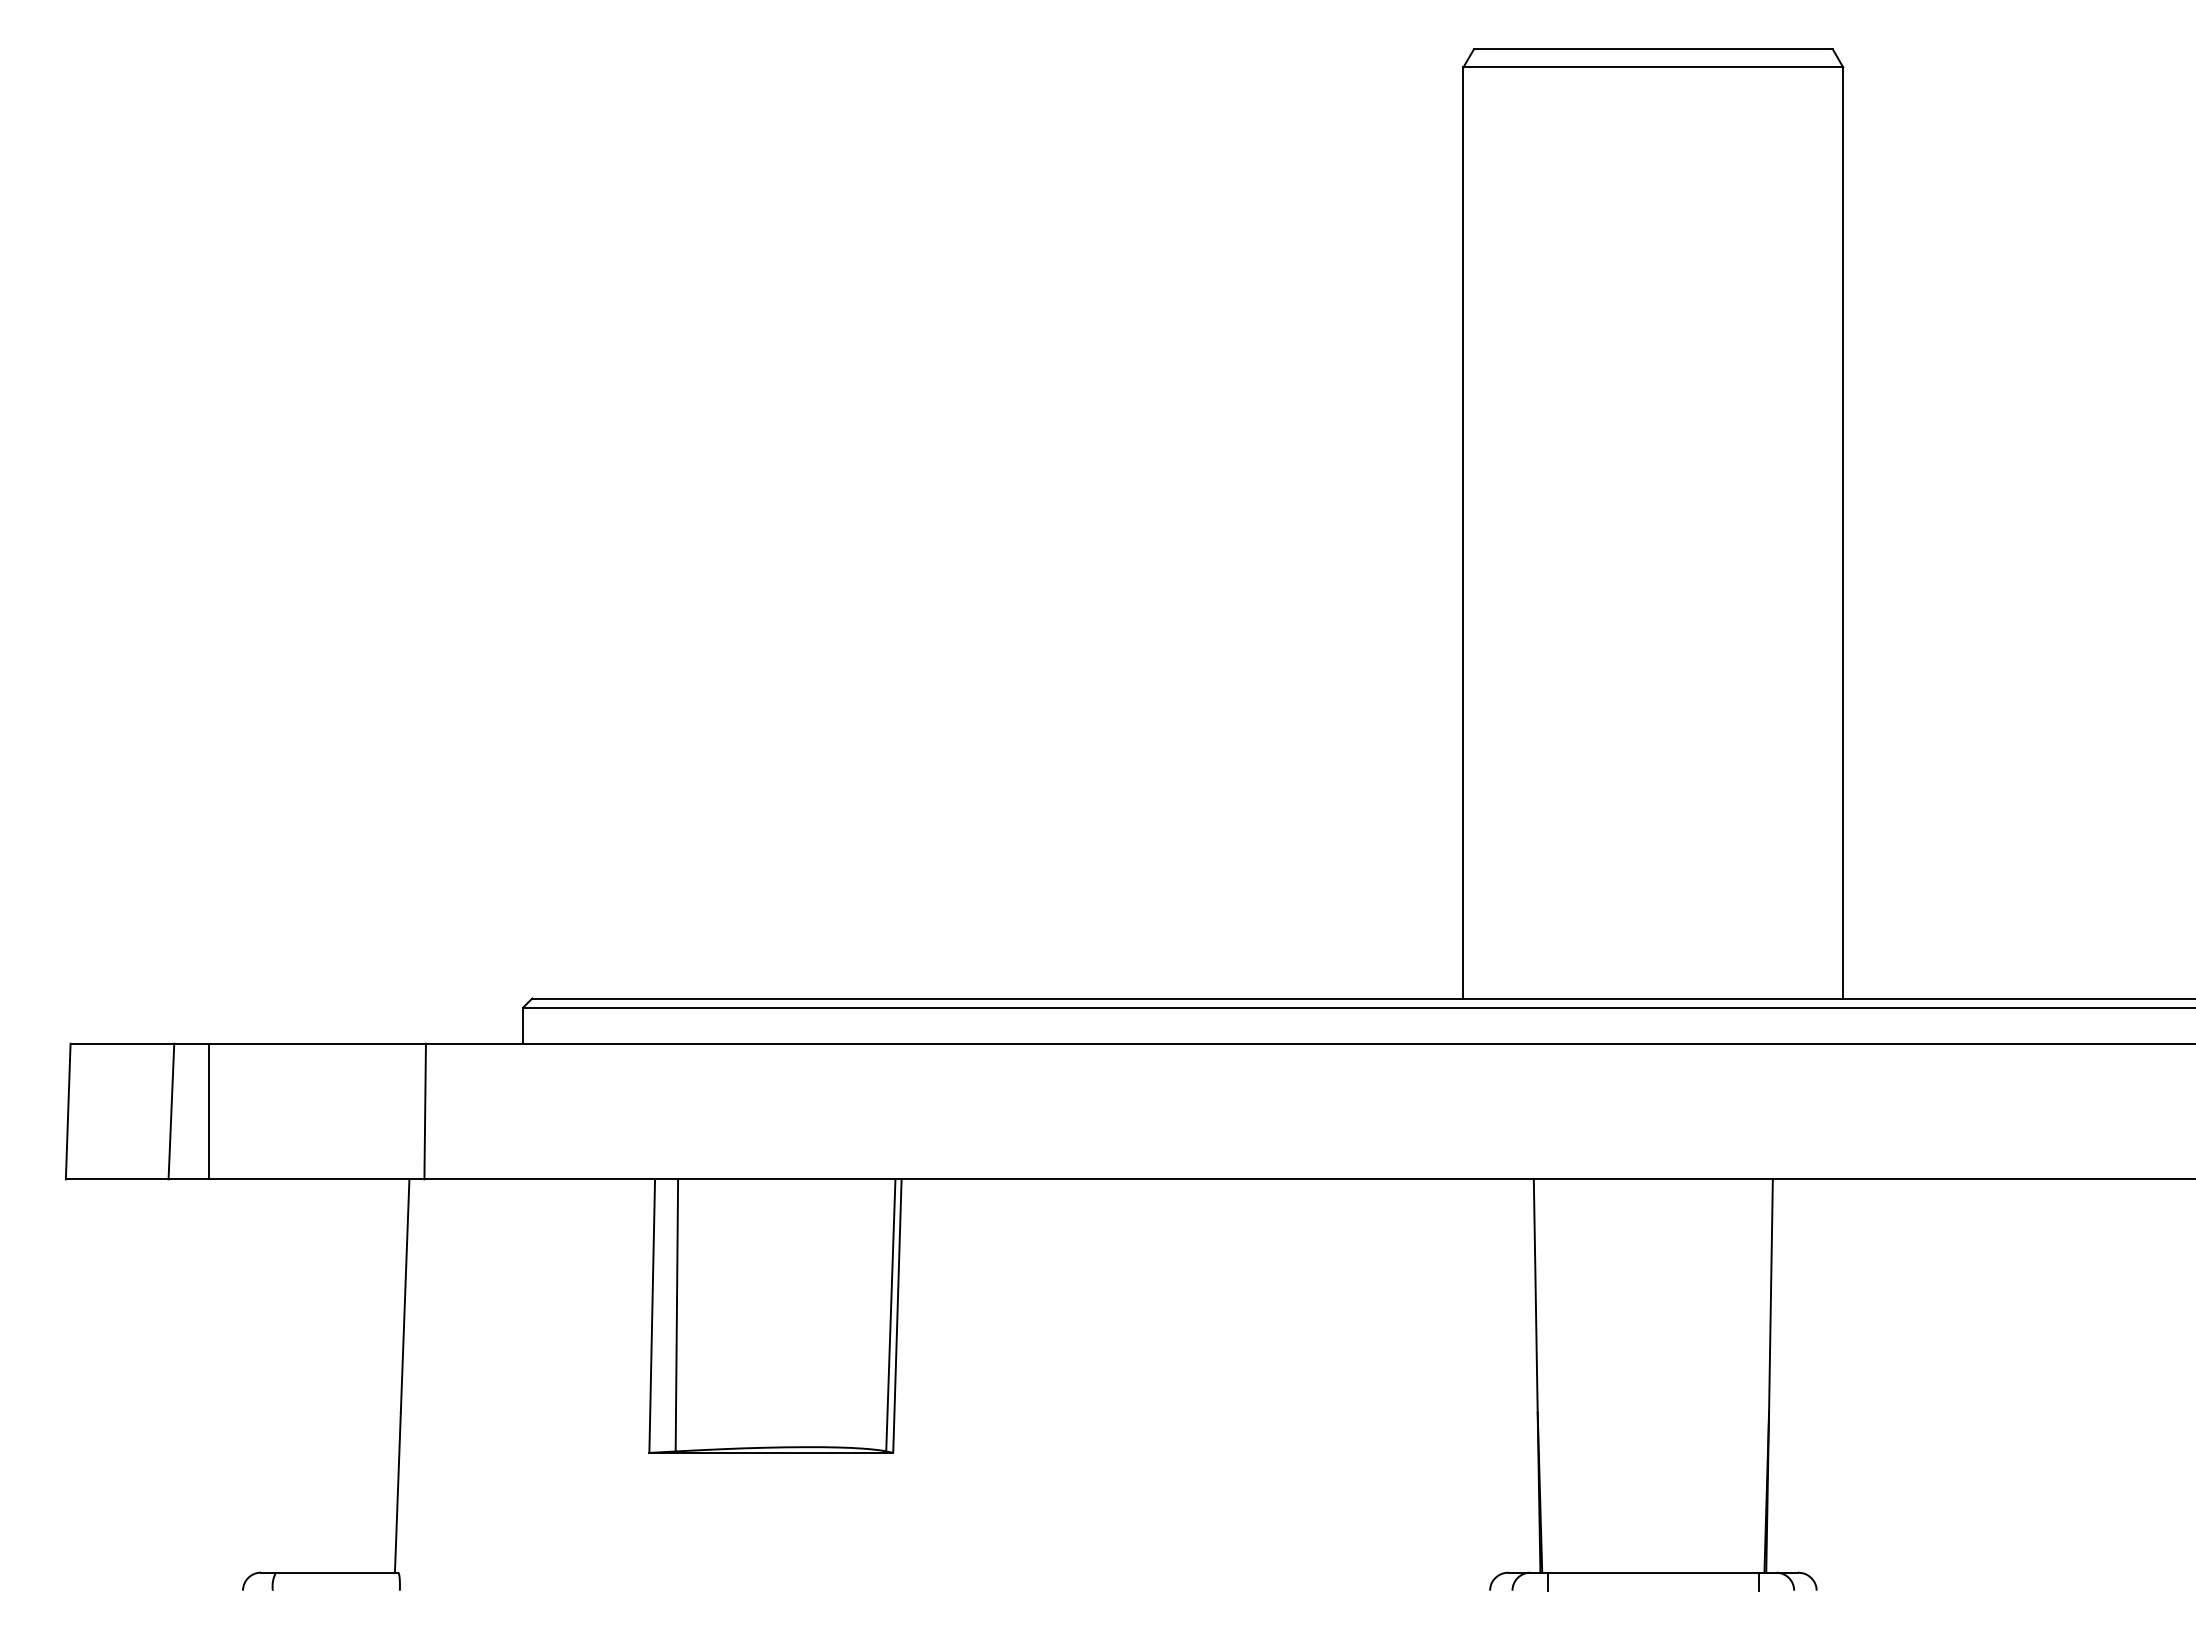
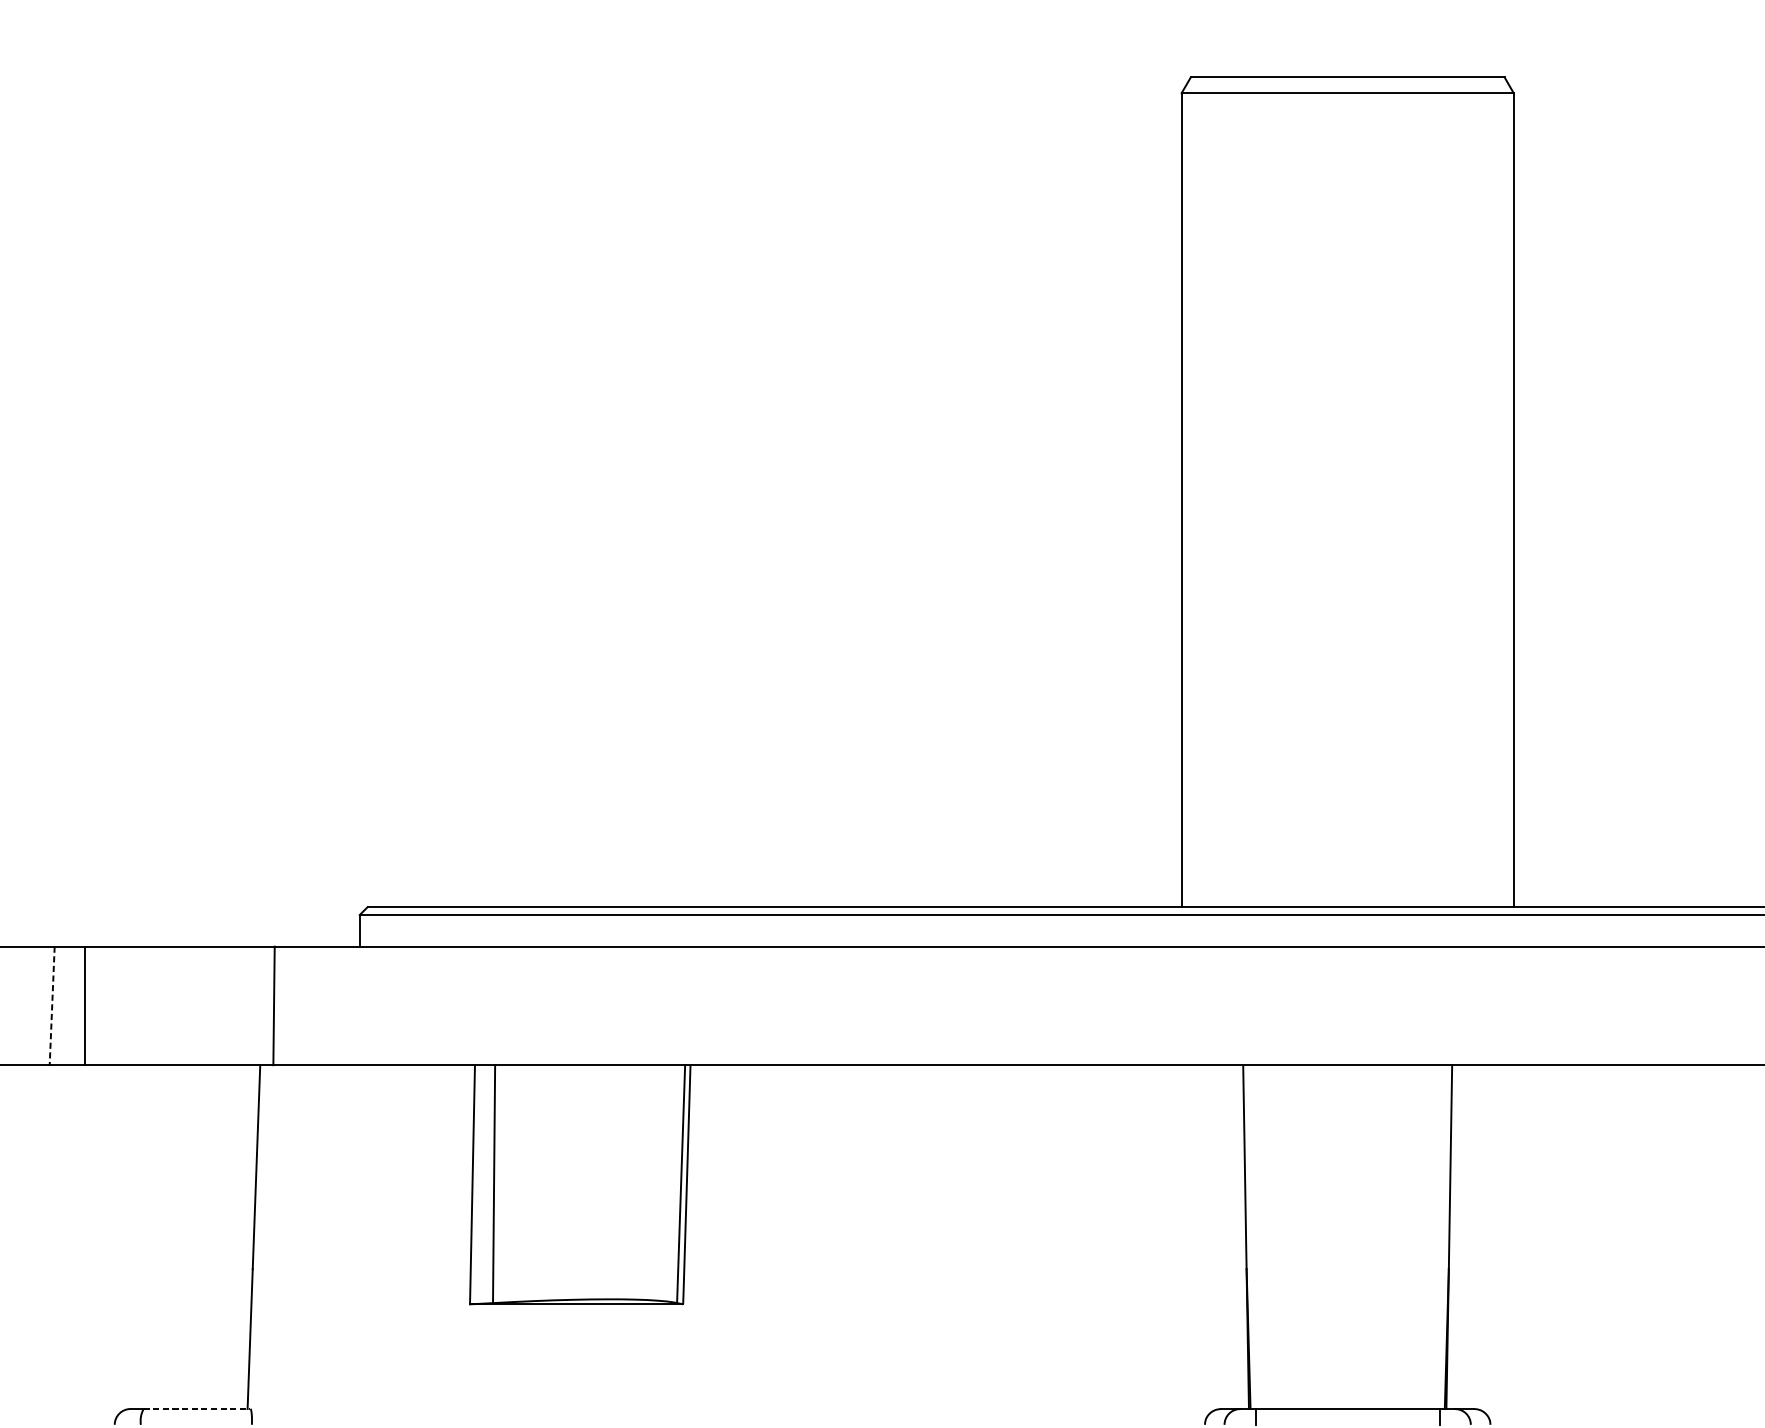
line: (171, 1111) -> (52, 1005), solid -> dashed
line: (337, 1572) -> (197, 1408), solid -> dashed

